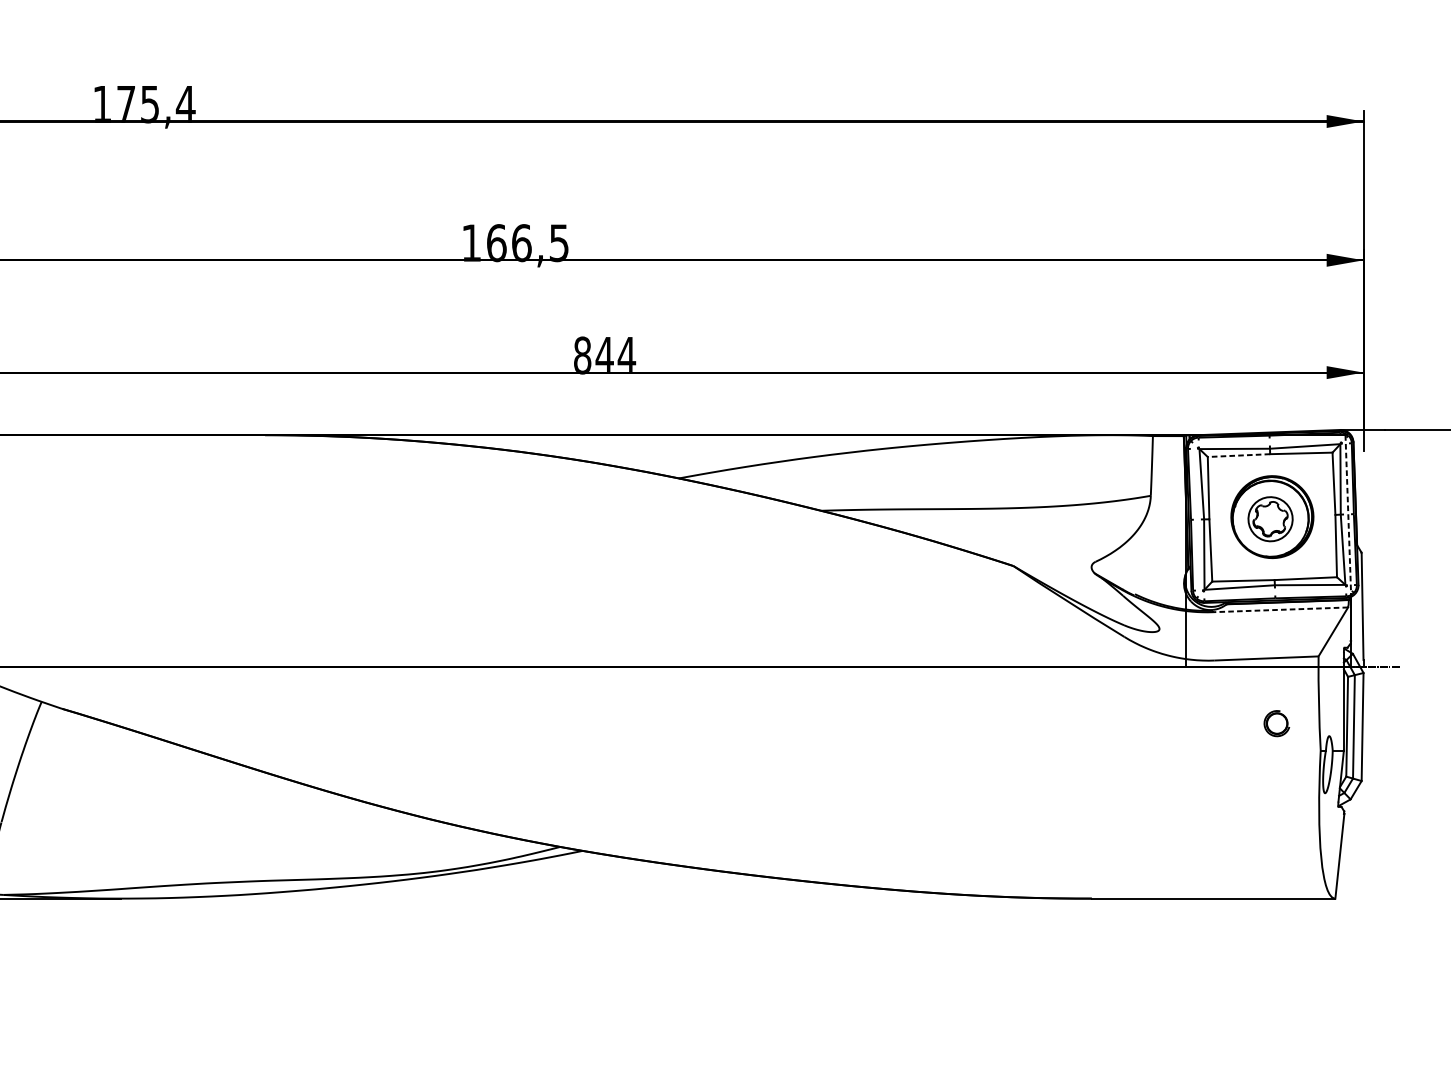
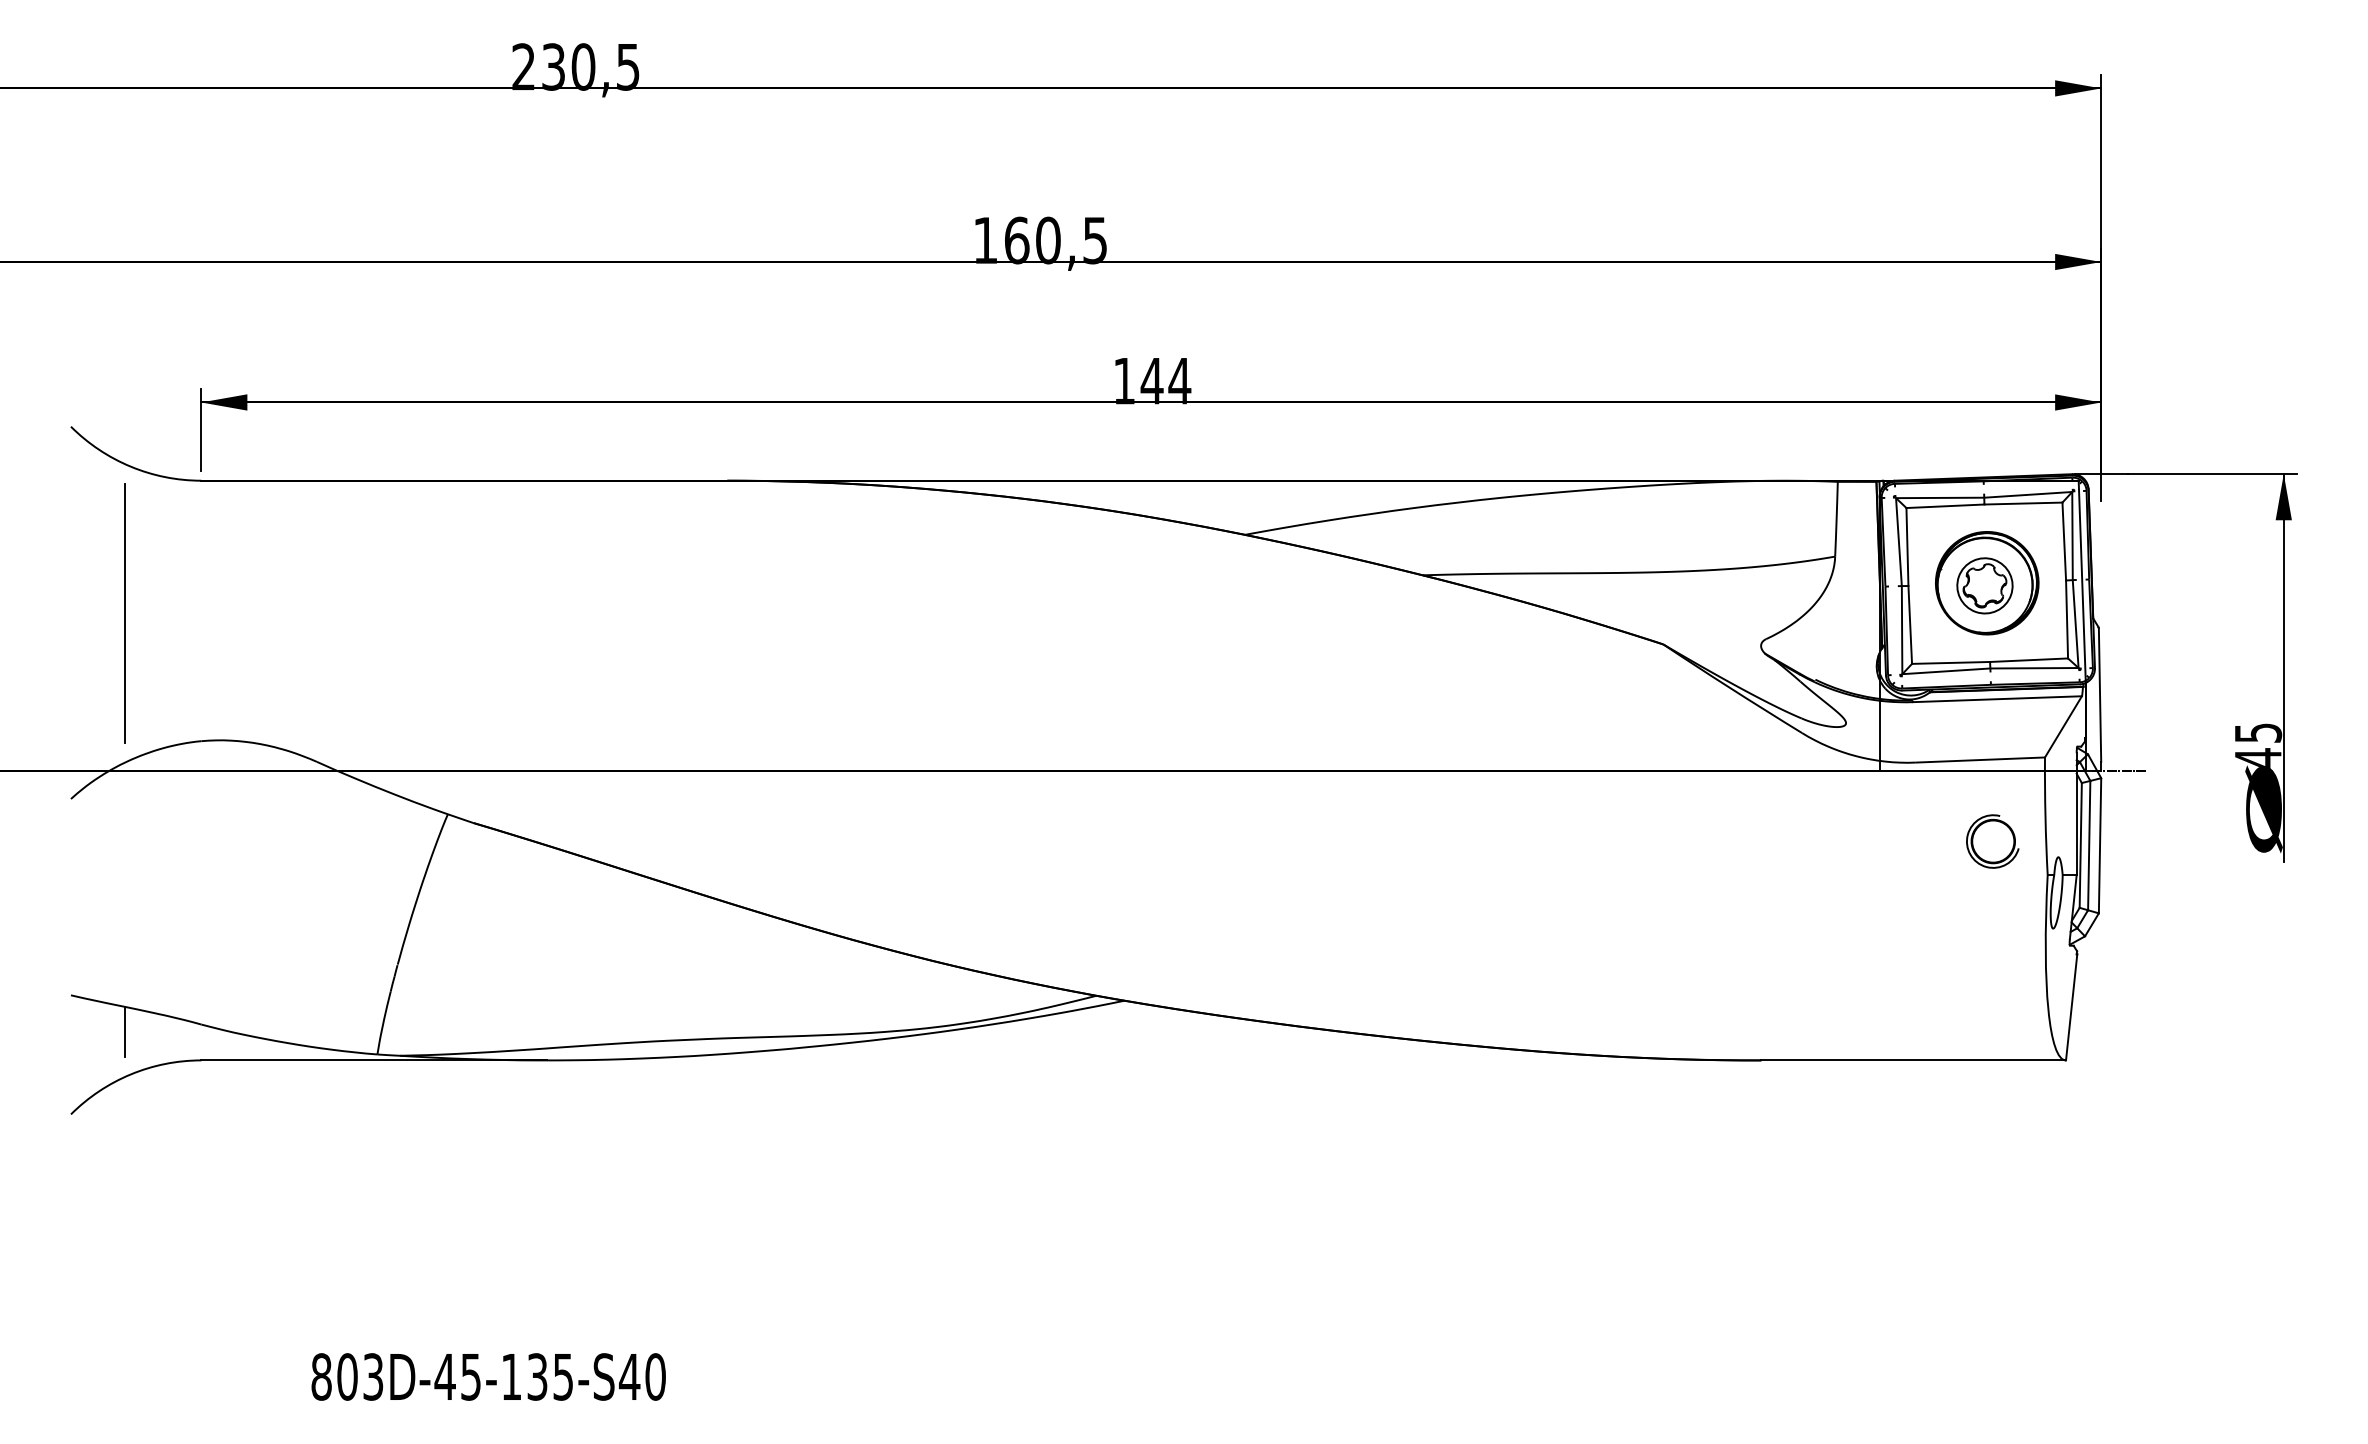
text: (144, 103) -> (576, 66), 175,4 -> 230,5
text: (521, 243) -> (1048, 240), 166,5 -> 160,5
text: (582, 355) -> (1124, 380), 844 -> 144
line: (1238, 455) -> (1944, 506), dashed -> solid
line: (1348, 514) -> (2082, 580), dashed -> solid
line: (1279, 610) -> (1996, 699), dashed -> solid
part: (1276, 723) -> (1992, 841), size x1.67

